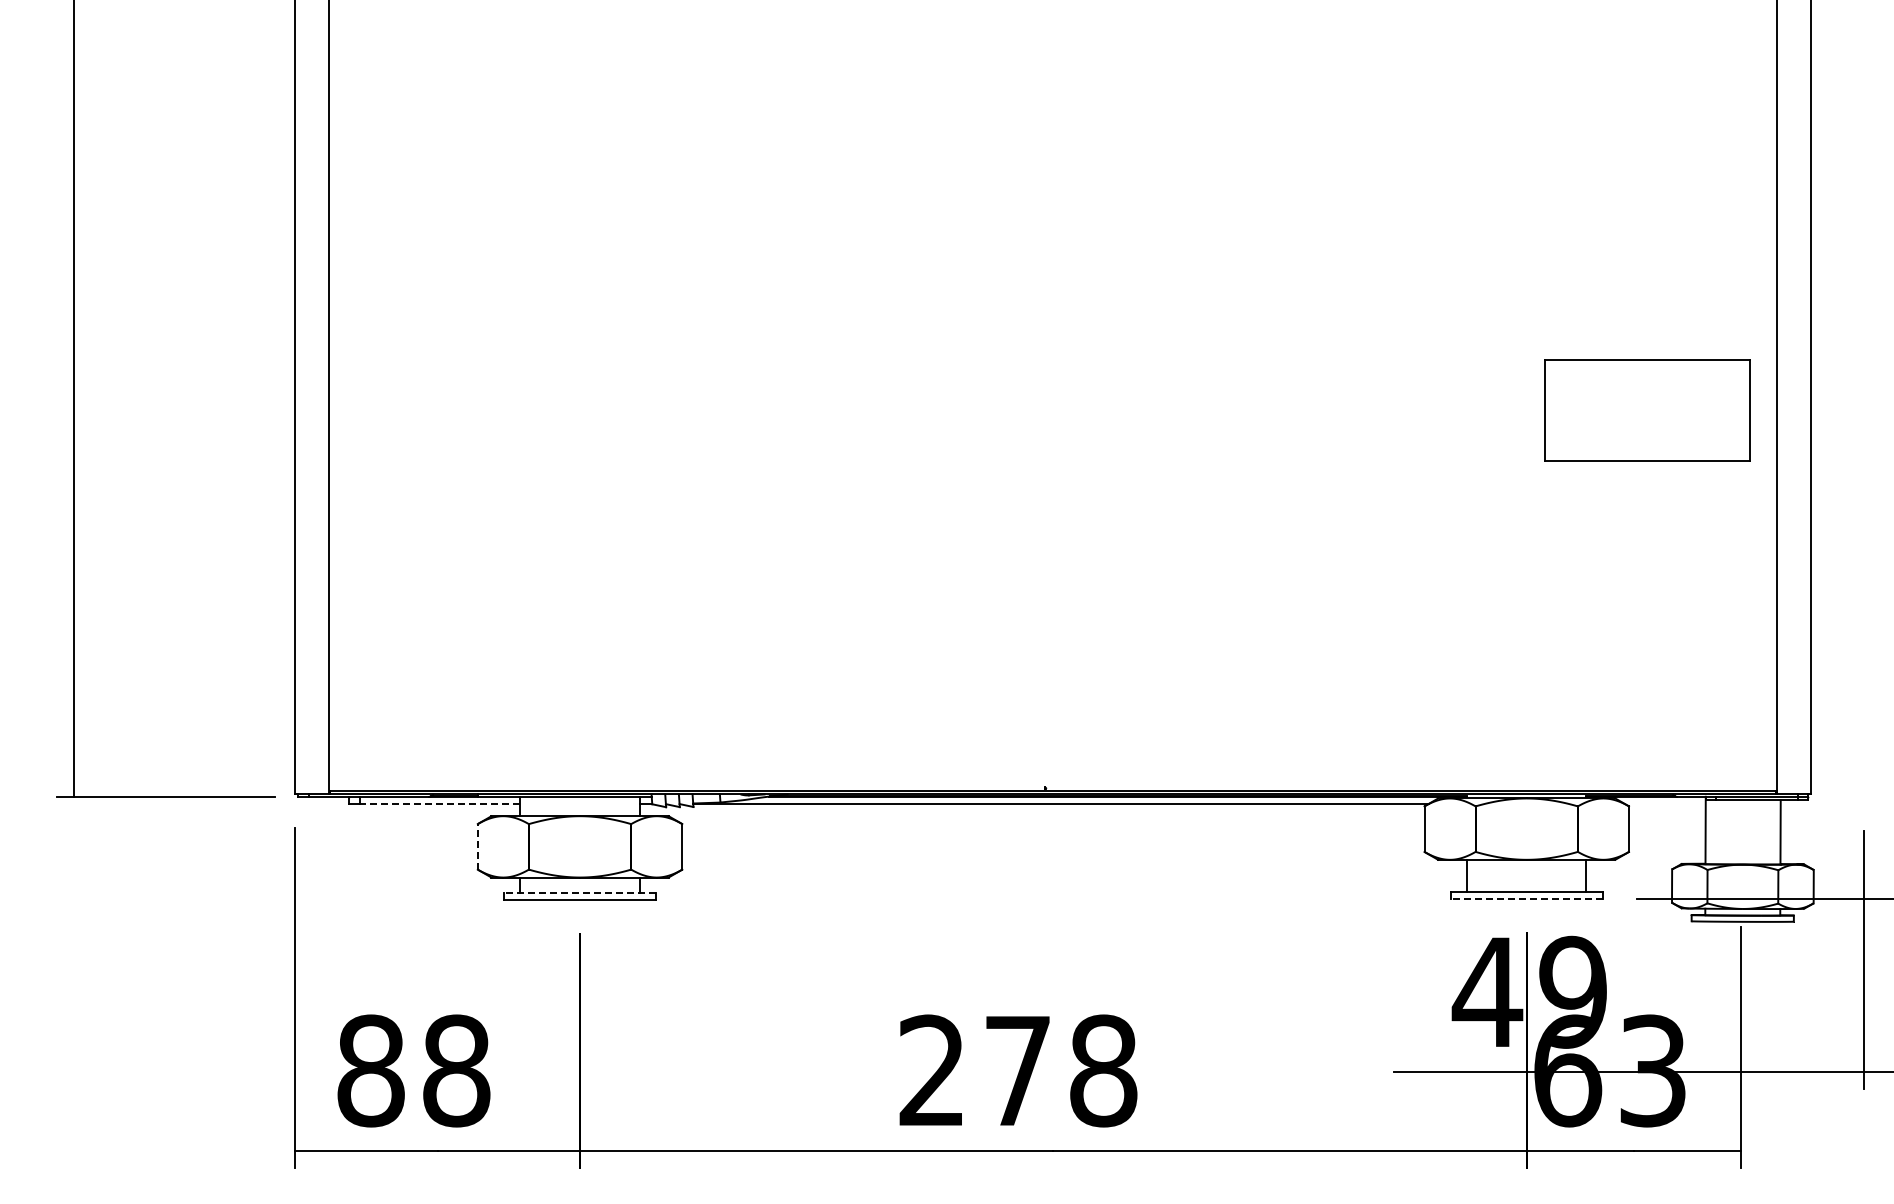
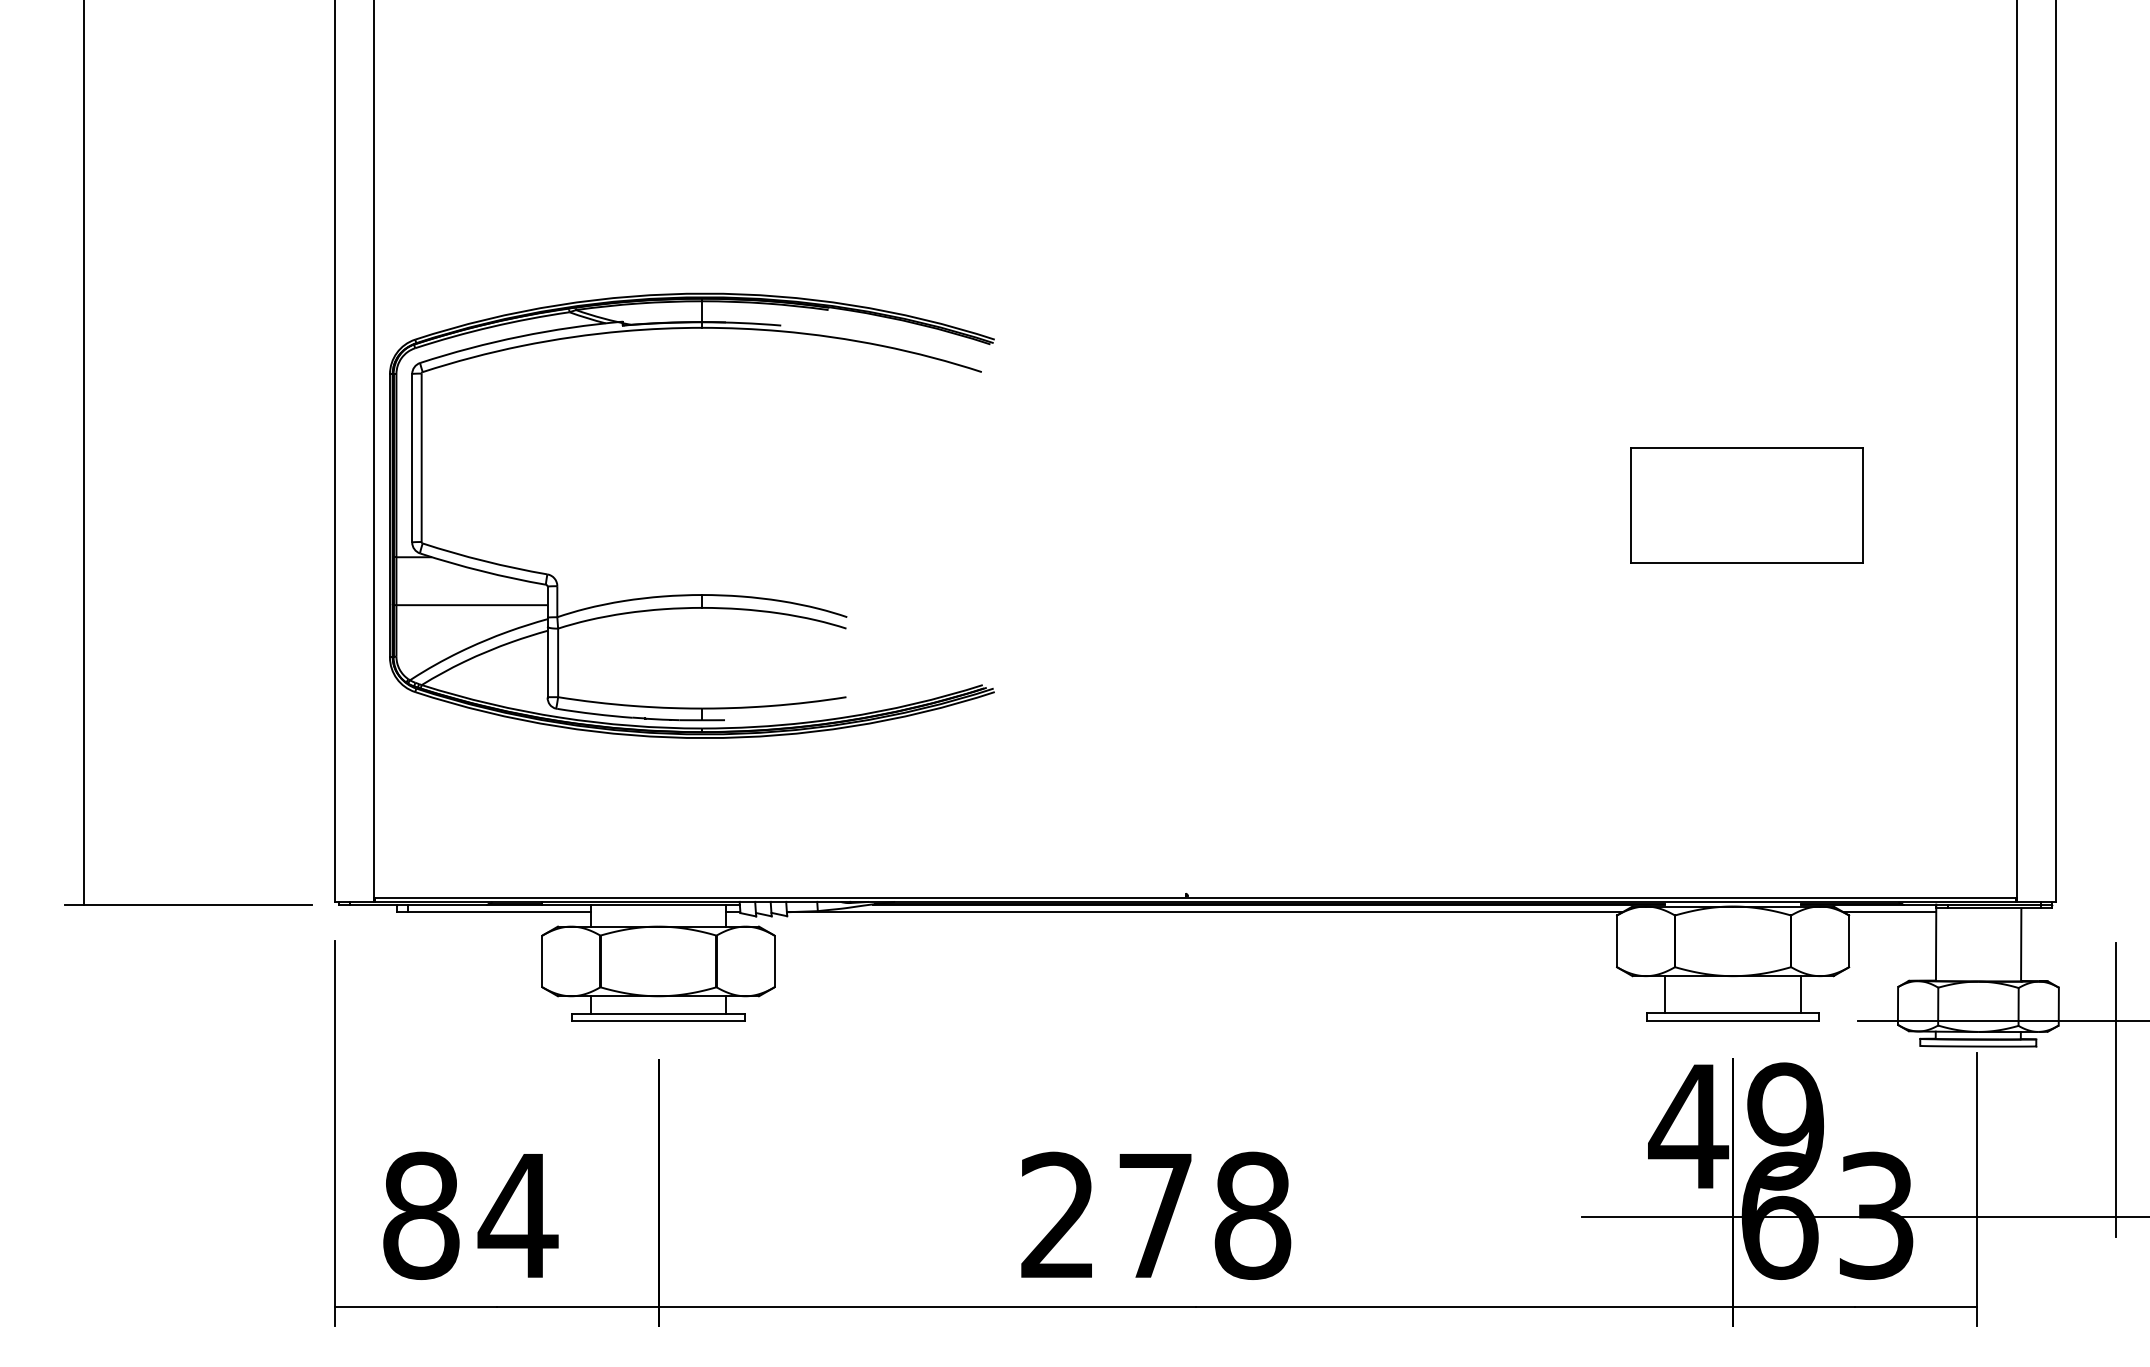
part: (1647, 410) -> (1746, 505), moved
part: (609, 523) -> (691, 594), added
line: (439, 803) -> (498, 912), dashed -> solid
line: (1664, 803) -> (1889, 912), added
line: (477, 846) -> (542, 961), dashed -> solid
line: (580, 892) -> (658, 1013), dashed -> solid
line: (1526, 899) -> (1732, 1021), dashed -> solid
text: (456, 1070) -> (518, 1215), 88 -> 84

